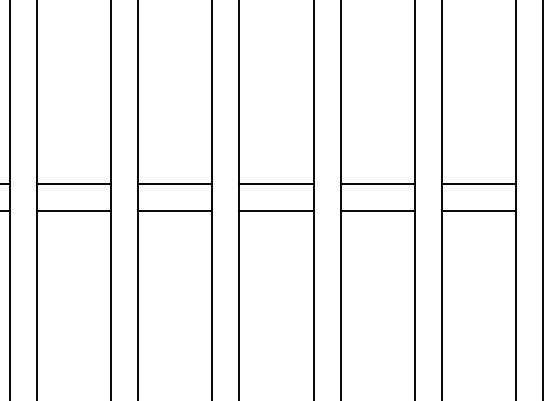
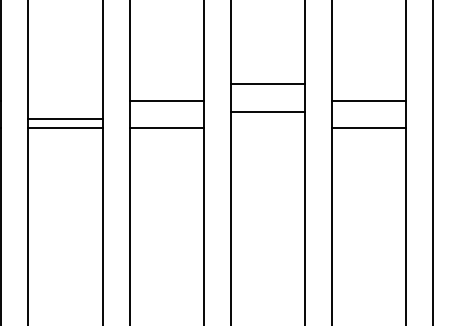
line: (175, 183) -> (65, 119), moved
line: (377, 183) -> (267, 84), moved
line: (377, 210) -> (267, 112), moved

